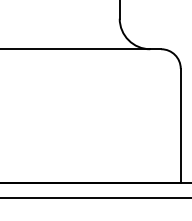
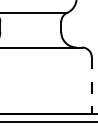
line: (180, 125) -> (91, 85), solid -> dashed

